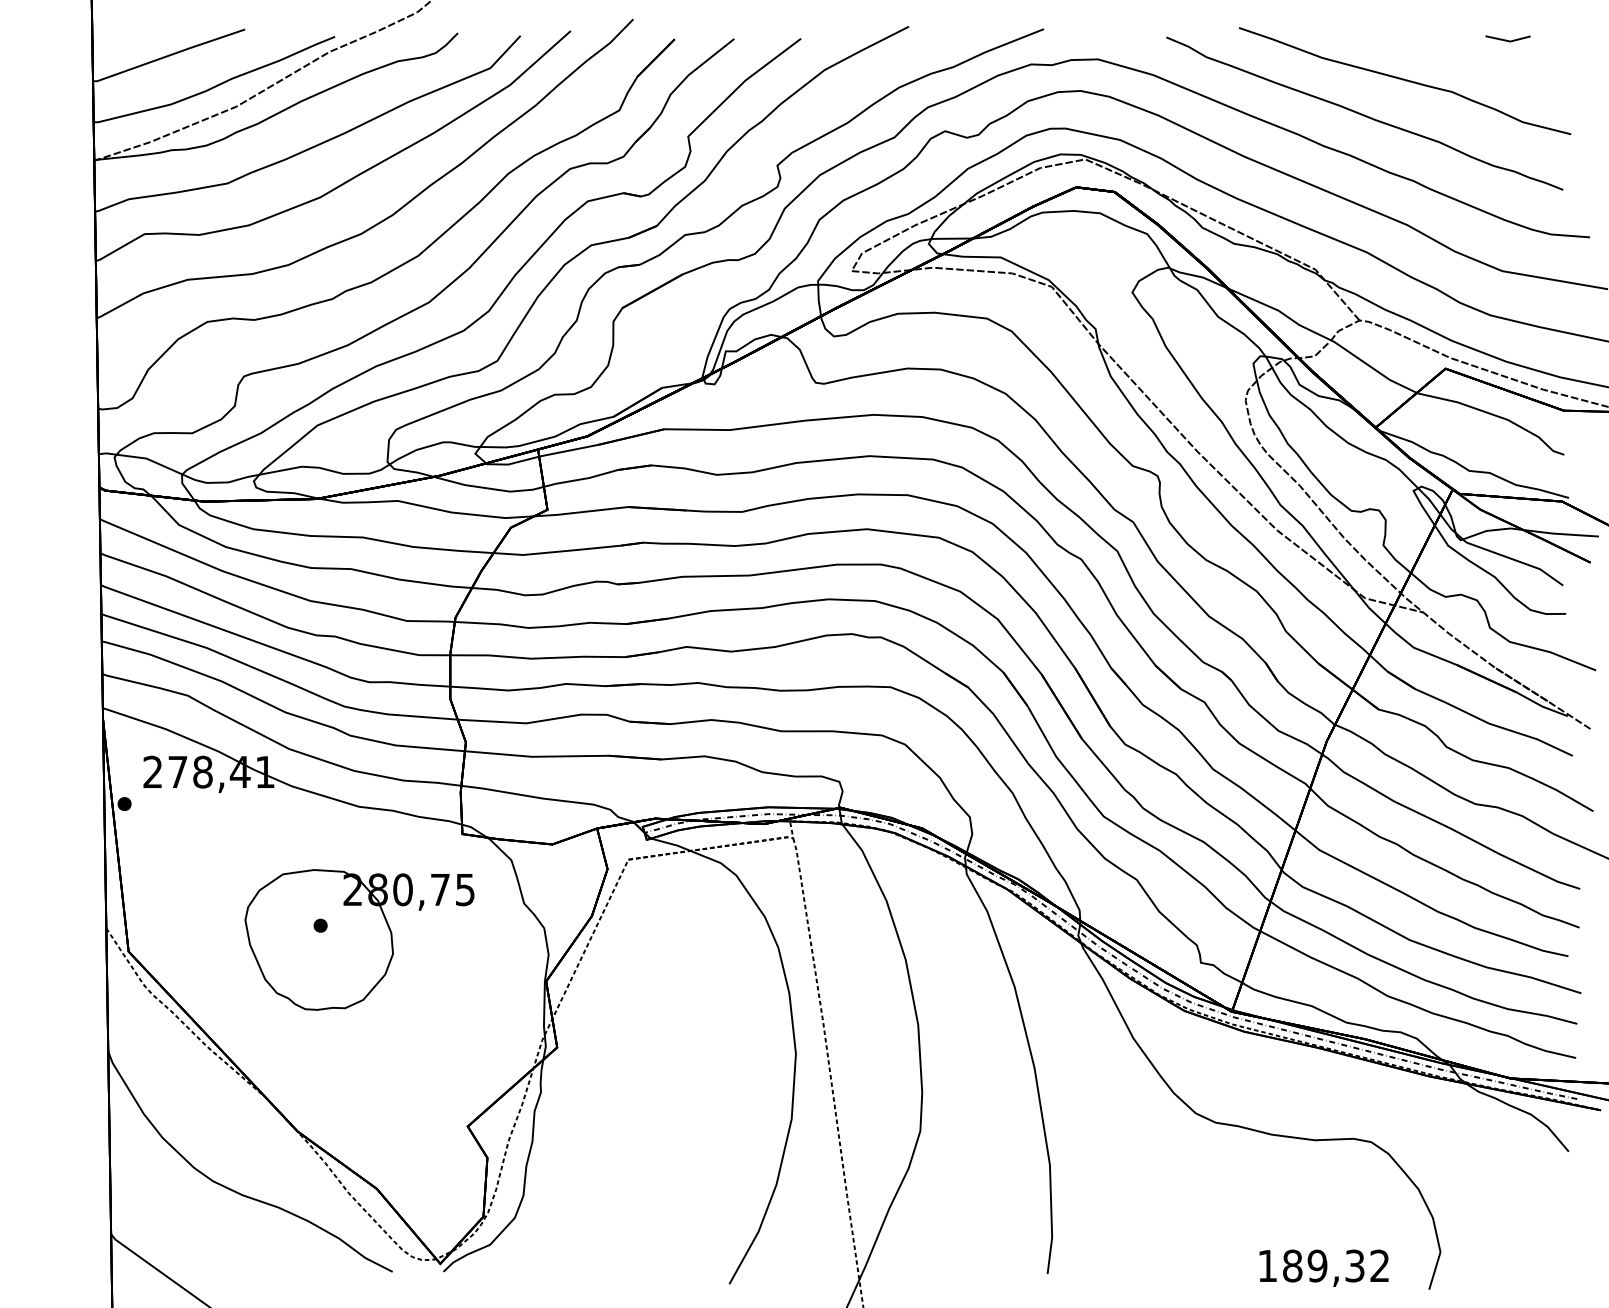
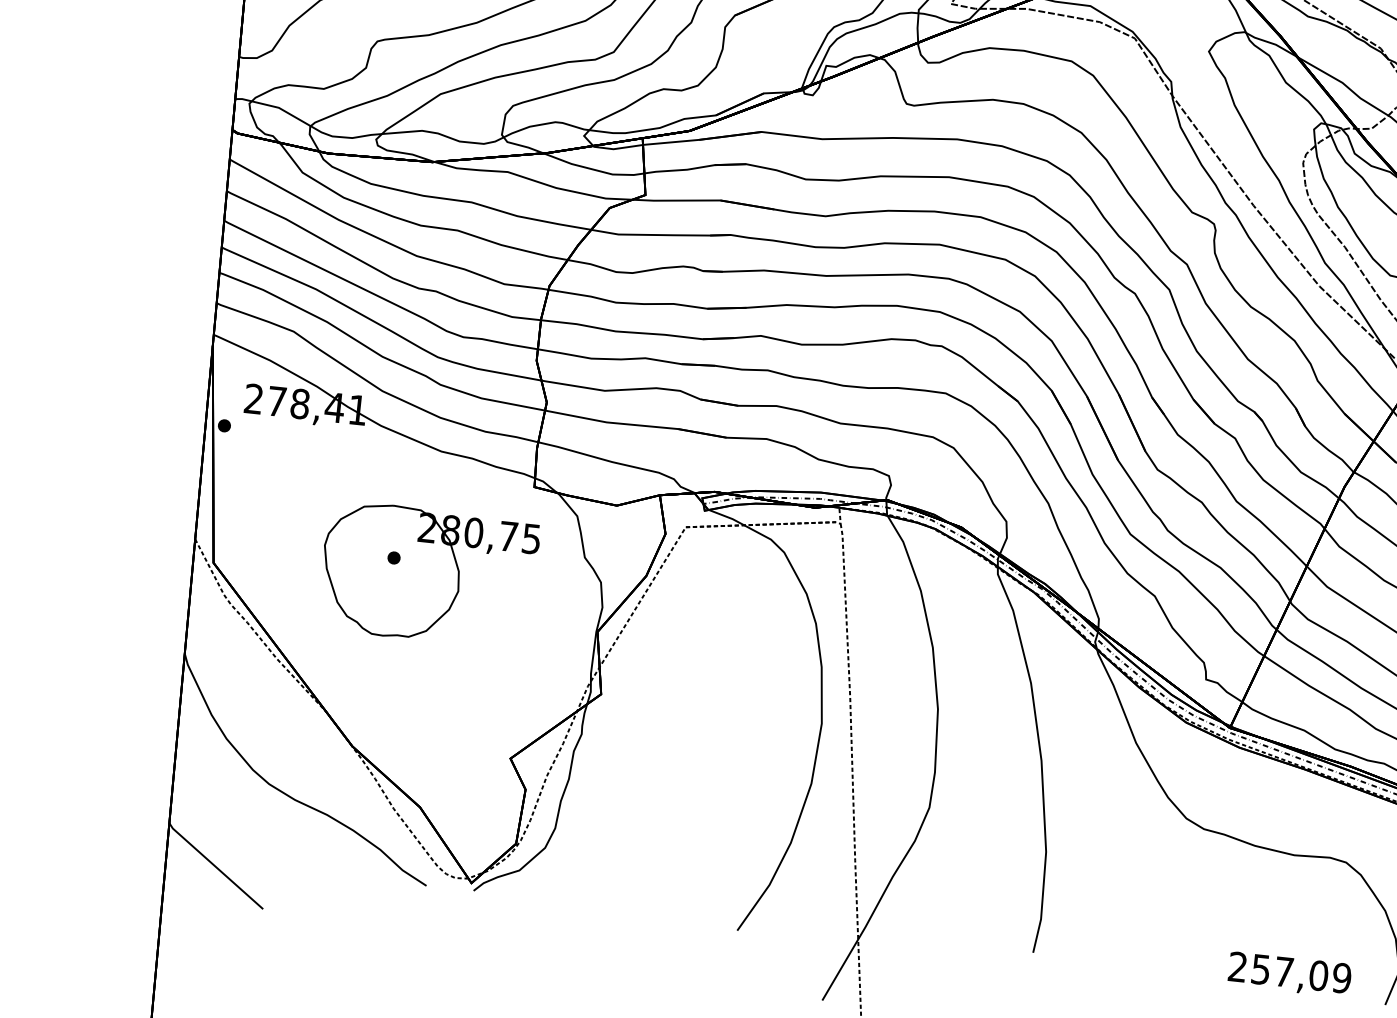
text: (1323, 1265) -> (1289, 972), 189,32 -> 257,09

